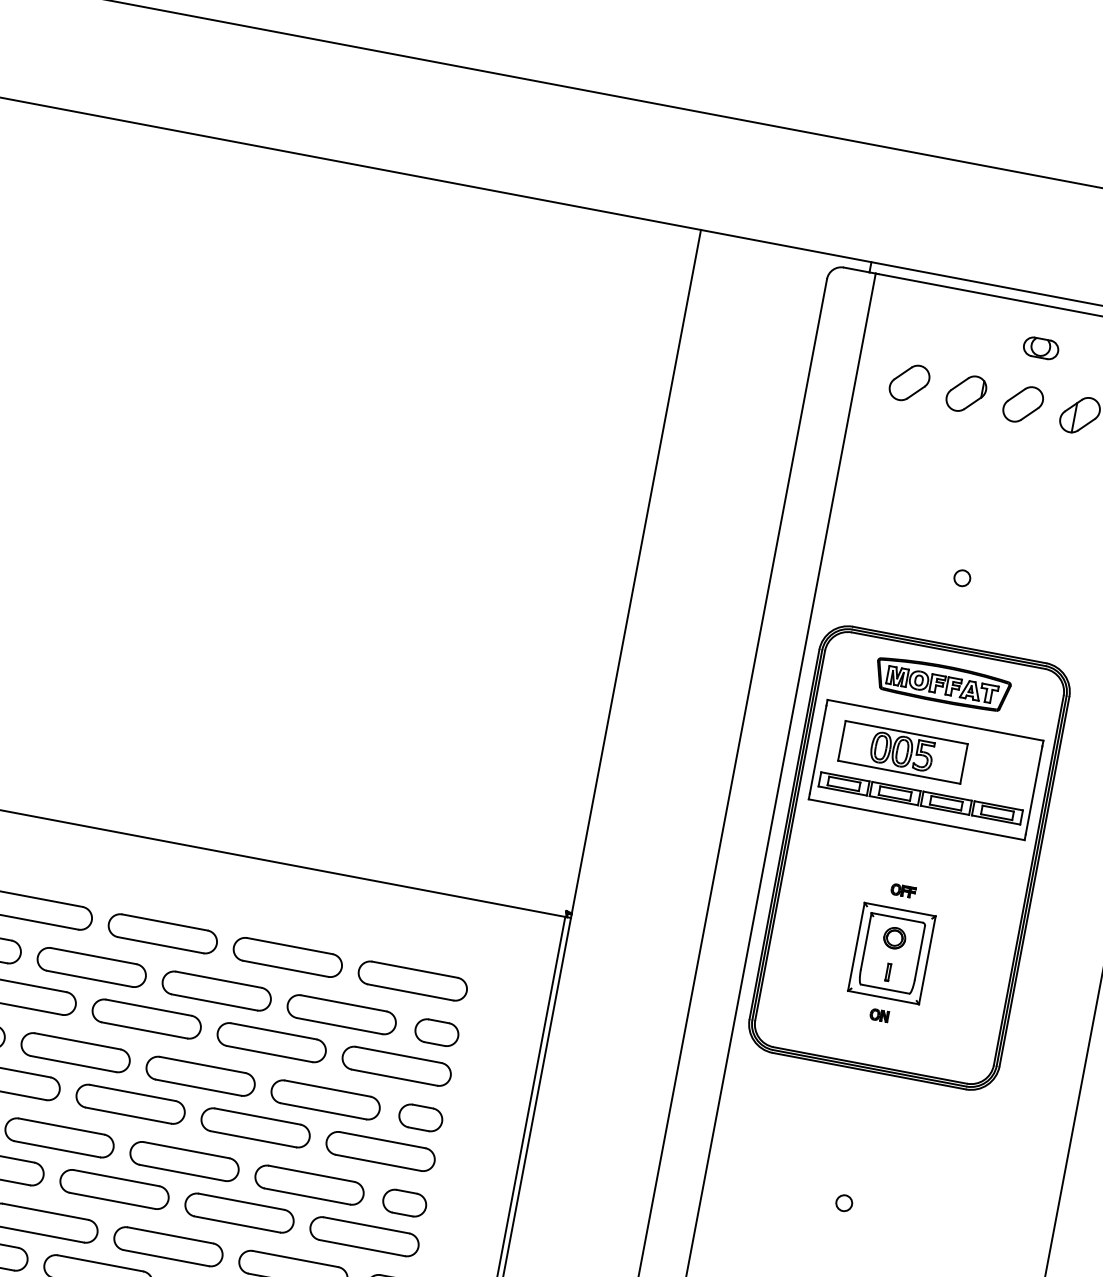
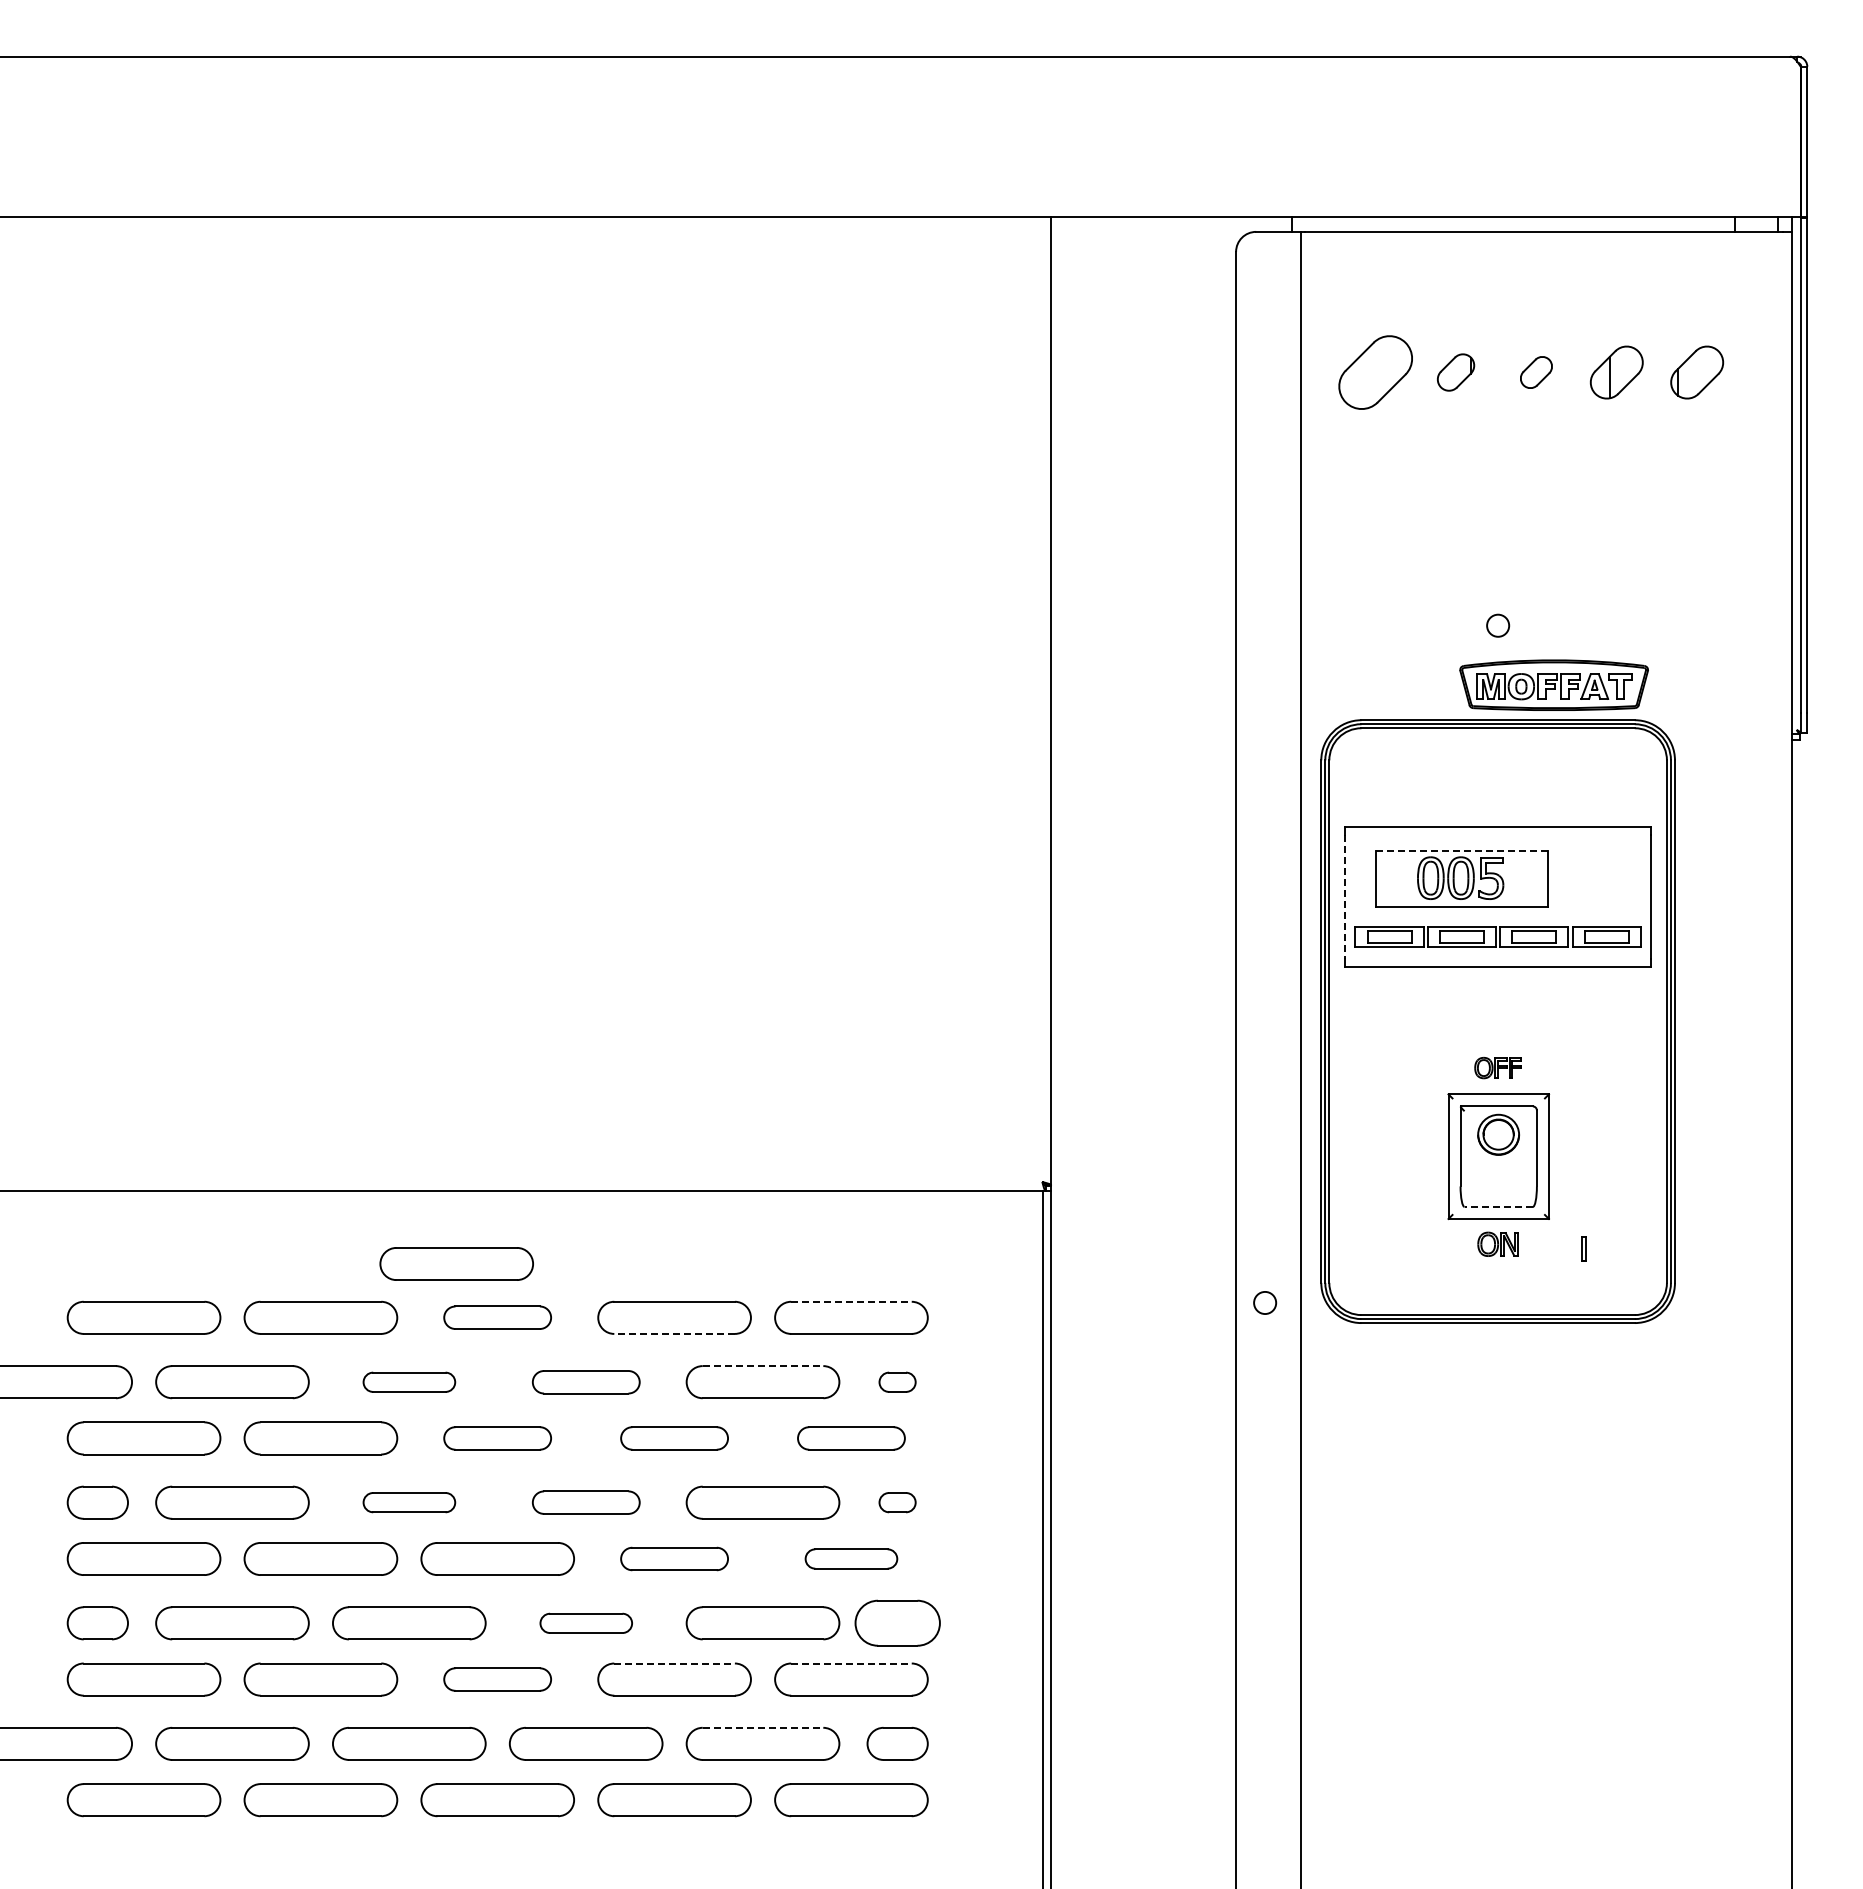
part: (1041, 348) -> (1546, 291), removed
part: (909, 382) -> (1375, 372), size x1.4
part: (966, 393) -> (1455, 372), size x0.7
part: (1023, 404) -> (1536, 372), size x0.6
part: (942, 683) -> (1553, 684), moved
line: (907, 732) -> (1462, 850), solid -> dashed
line: (818, 749) -> (1345, 897), solid -> dashed
part: (140, 889) -> (456, 1263), added
part: (903, 891) -> (1498, 1068), size x1.4
part: (162, 933) -> (497, 1317), size x0.7
part: (894, 937) -> (1498, 1134), size x1.4
part: (91, 967) -> (409, 1382), size x0.6
line: (285, 968) -> (674, 1333), solid -> dashed
line: (415, 969) -> (851, 1301), solid -> dashed
part: (888, 971) -> (1583, 1248), moved
line: (885, 988) -> (1498, 1206), solid -> dashed
part: (216, 991) -> (586, 1382), size x0.7
line: (344, 1003) -> (763, 1366), solid -> dashed
part: (879, 1015) -> (1497, 1244), size x1.6
part: (146, 1019) -> (497, 1438), size x0.7
part: (436, 1032) -> (897, 1382), size x0.6
part: (271, 1042) -> (674, 1438), size x0.7
part: (75, 1052) -> (409, 1502), size x0.6
part: (396, 1066) -> (851, 1438), size x0.7
part: (200, 1076) -> (586, 1502), size x0.7
part: (420, 1117) -> (897, 1502), size x0.6
part: (255, 1127) -> (674, 1558), size x0.7
part: (380, 1151) -> (851, 1558), size x0.6
part: (184, 1161) -> (586, 1623), size x0.6
part: (114, 1189) -> (497, 1679), size x0.7
line: (242, 1201) -> (675, 1663), solid -> dashed
circle: (844, 1202) -> (1265, 1302), moved
part: (404, 1203) -> (897, 1623), size x1.4
line: (366, 1225) -> (851, 1663), solid -> dashed
line: (295, 1258) -> (763, 1727), solid -> dashed

